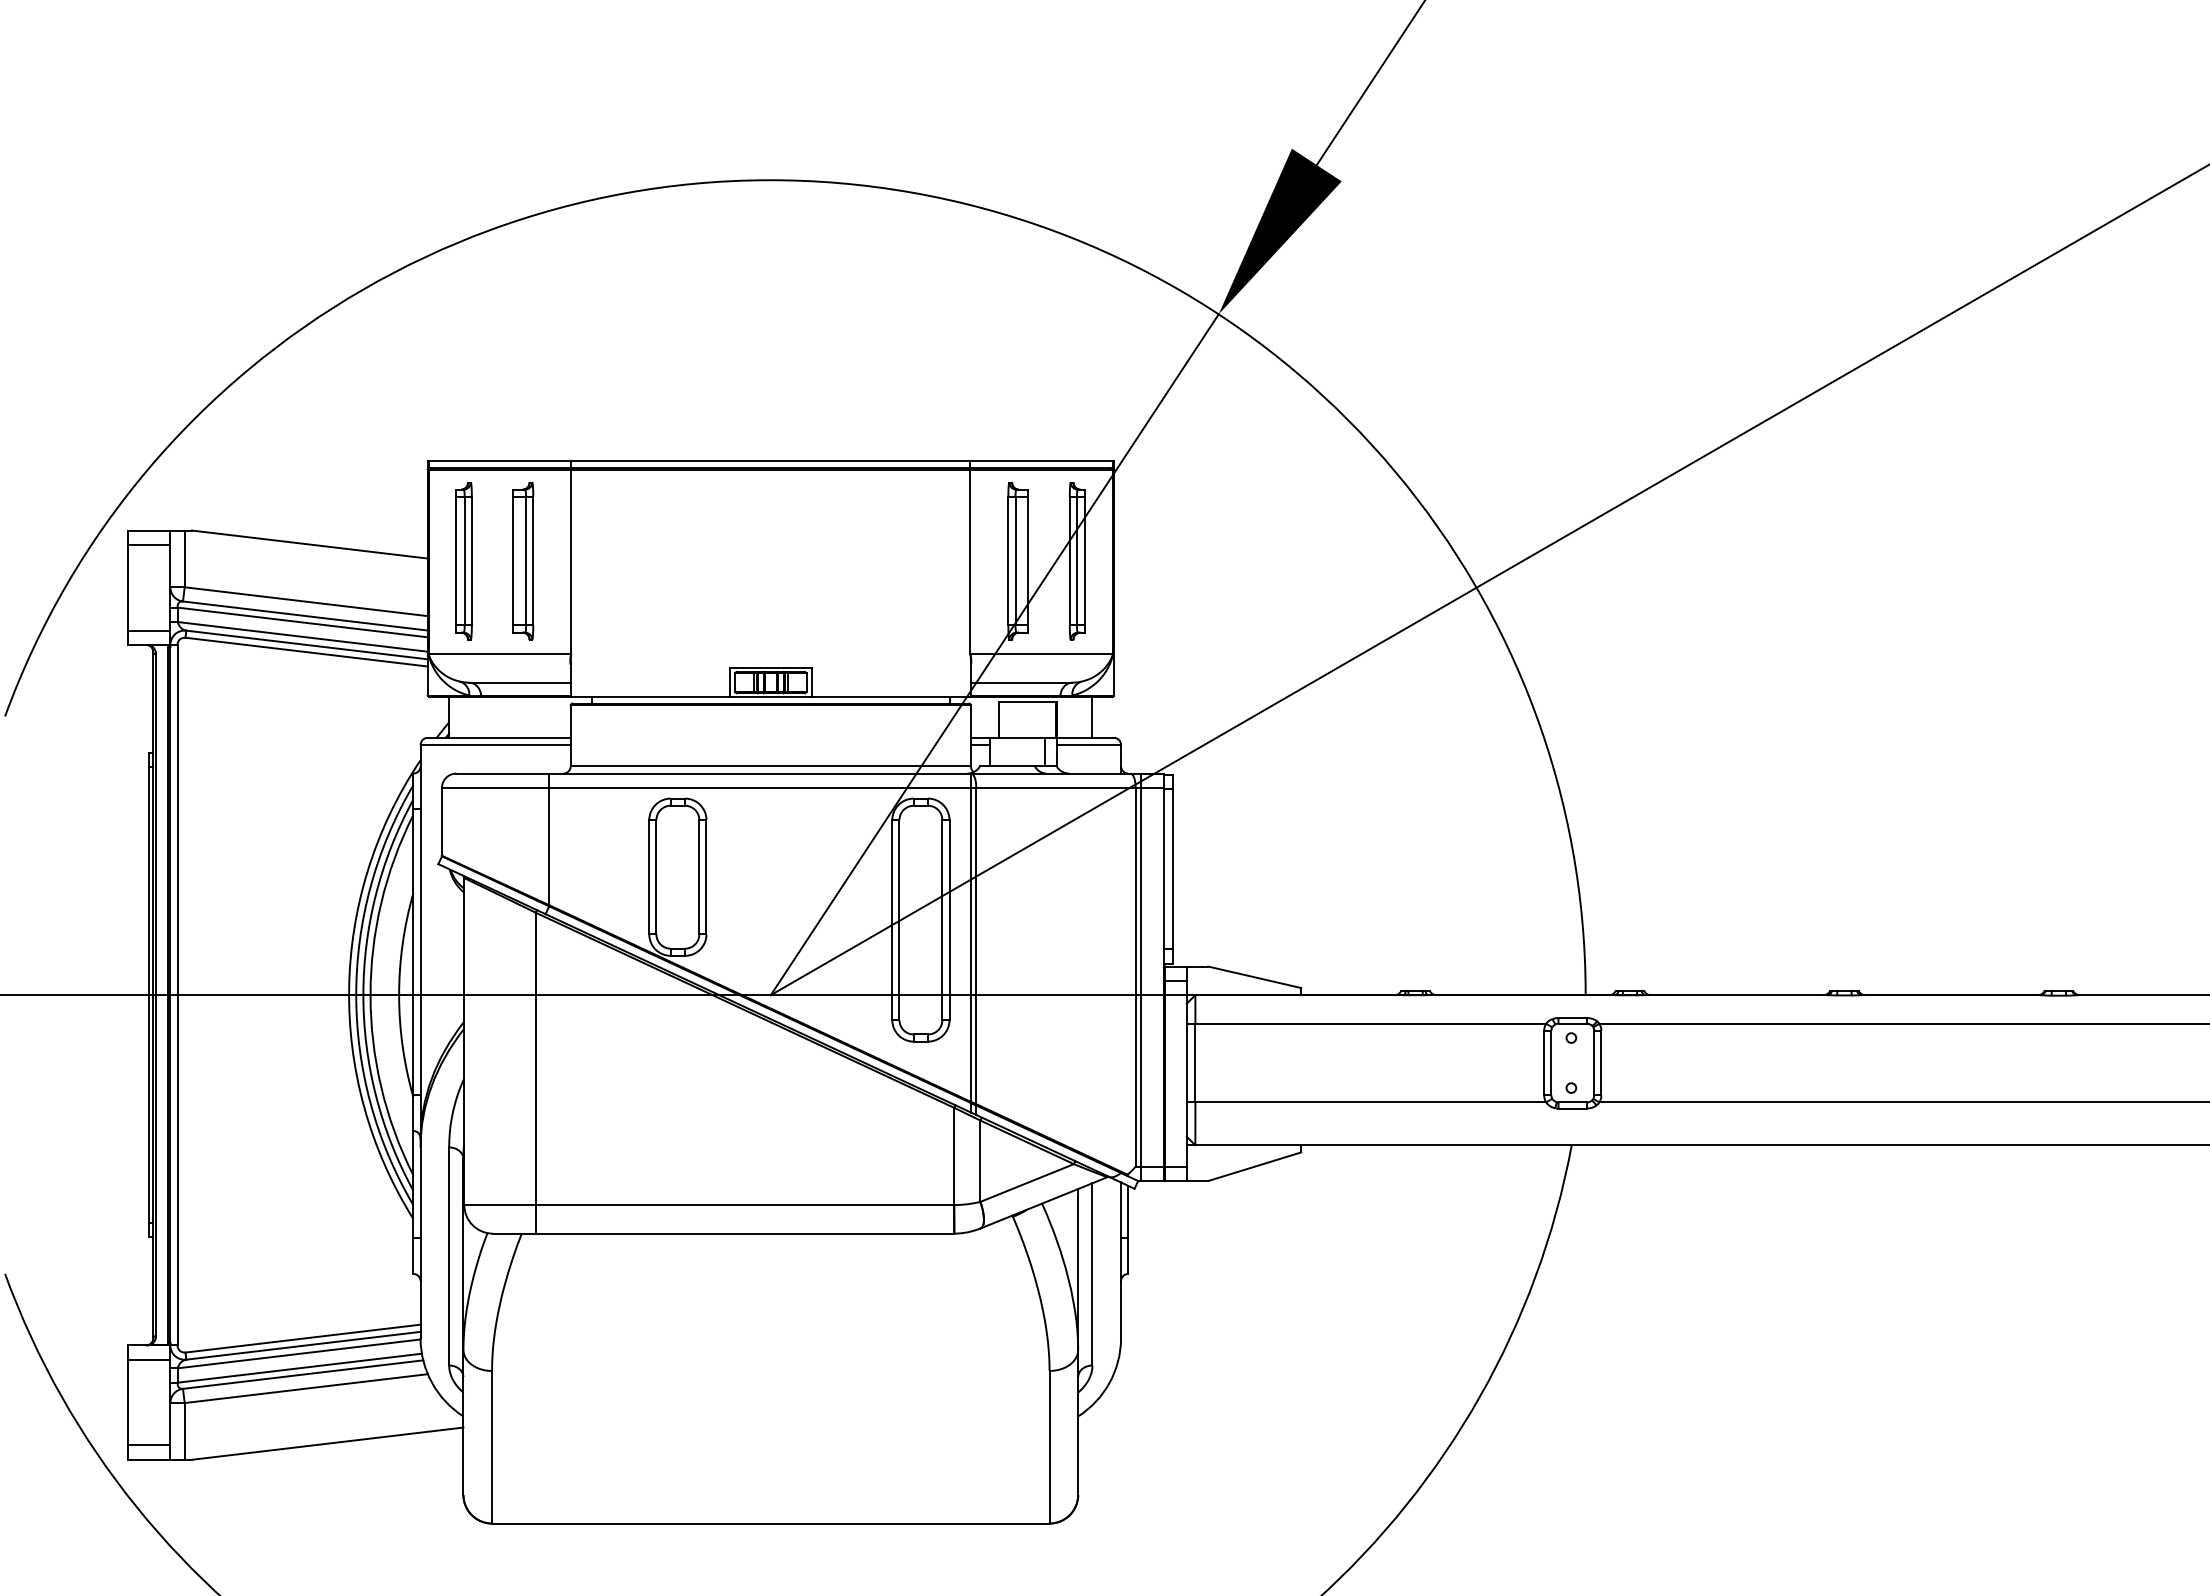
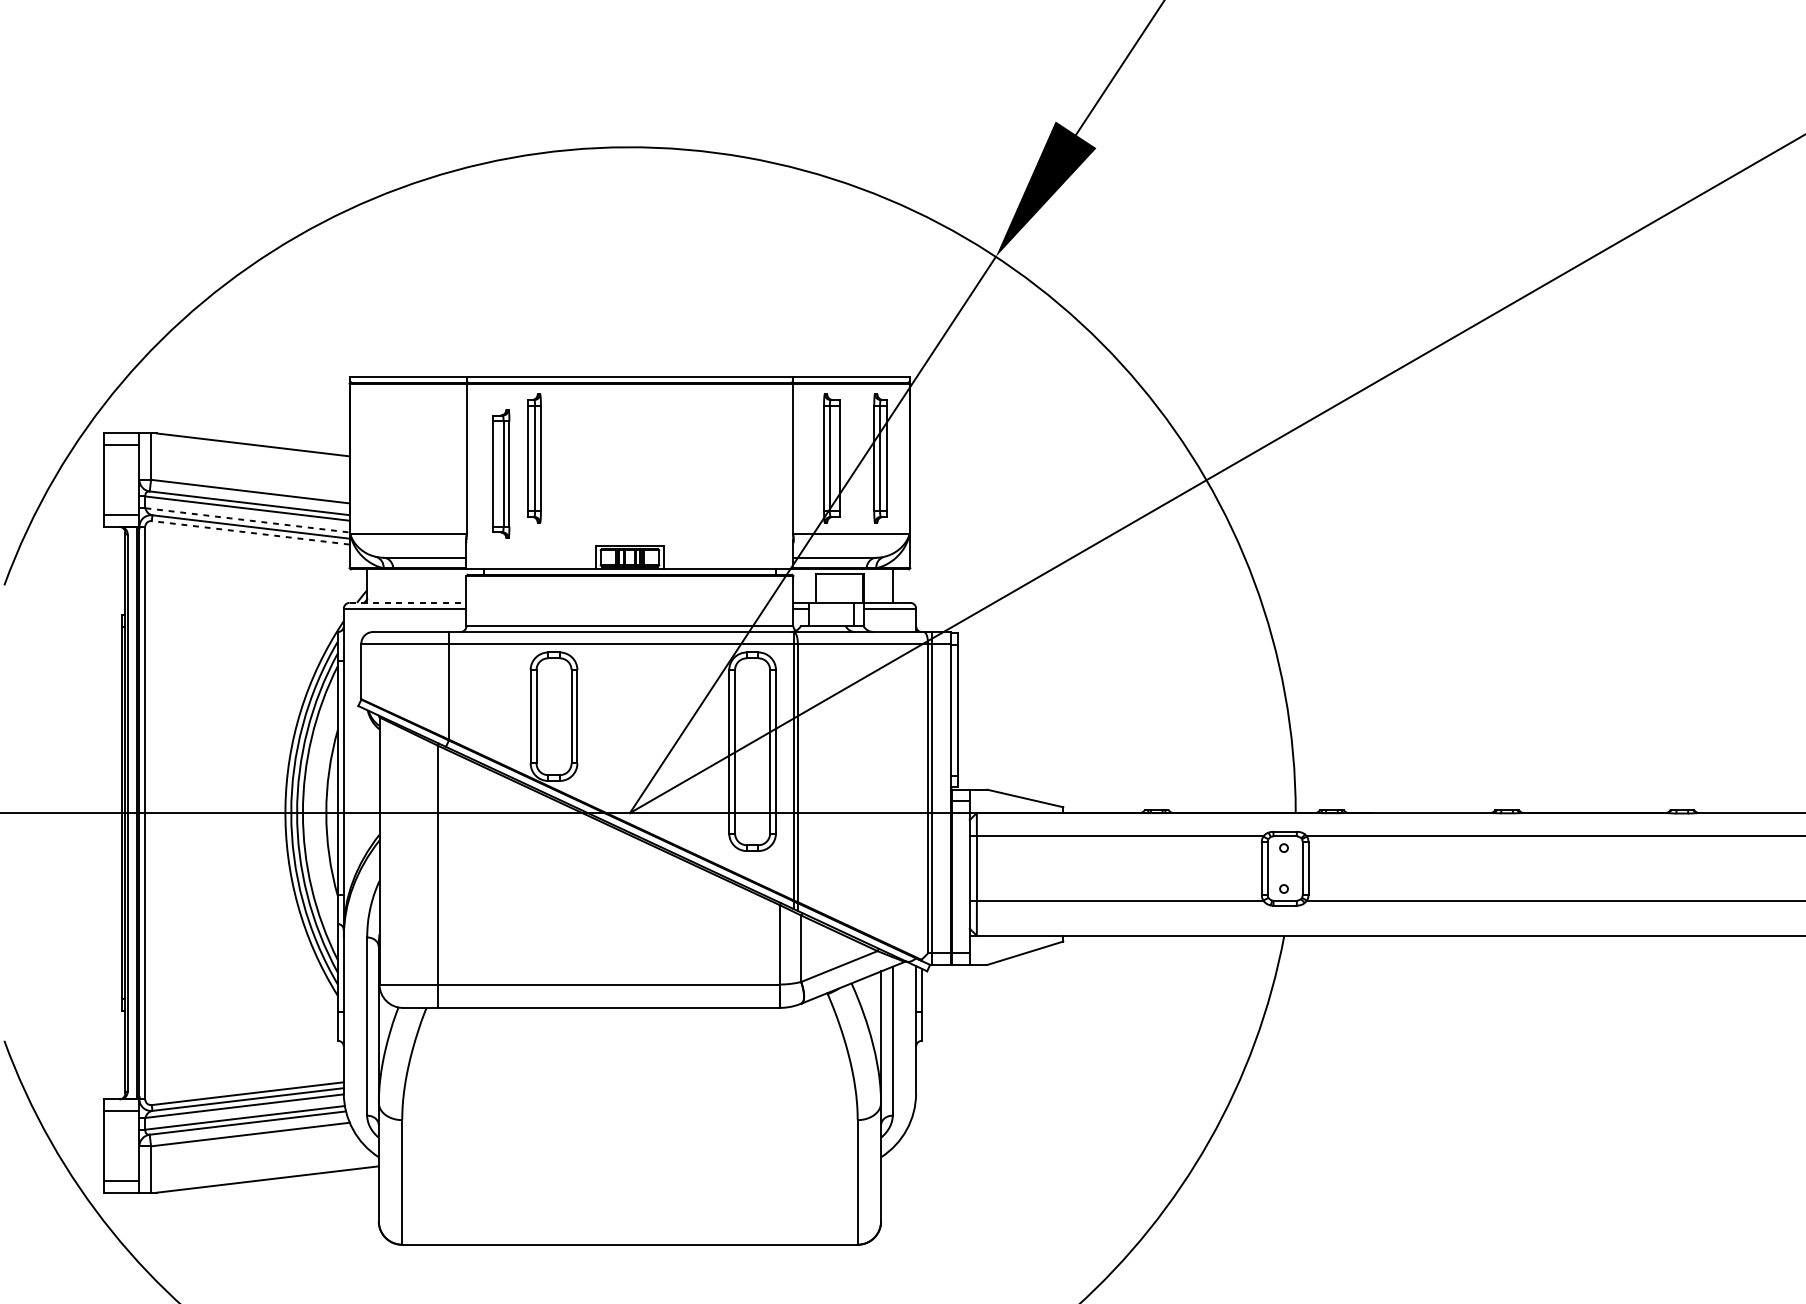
part: (463, 561) -> (534, 458), moved
part: (523, 561) -> (501, 474), moved
line: (302, 636) -> (247, 520), solid -> dashed
line: (306, 652) -> (250, 533), solid -> dashed
line: (499, 737) -> (408, 602), solid -> dashed

